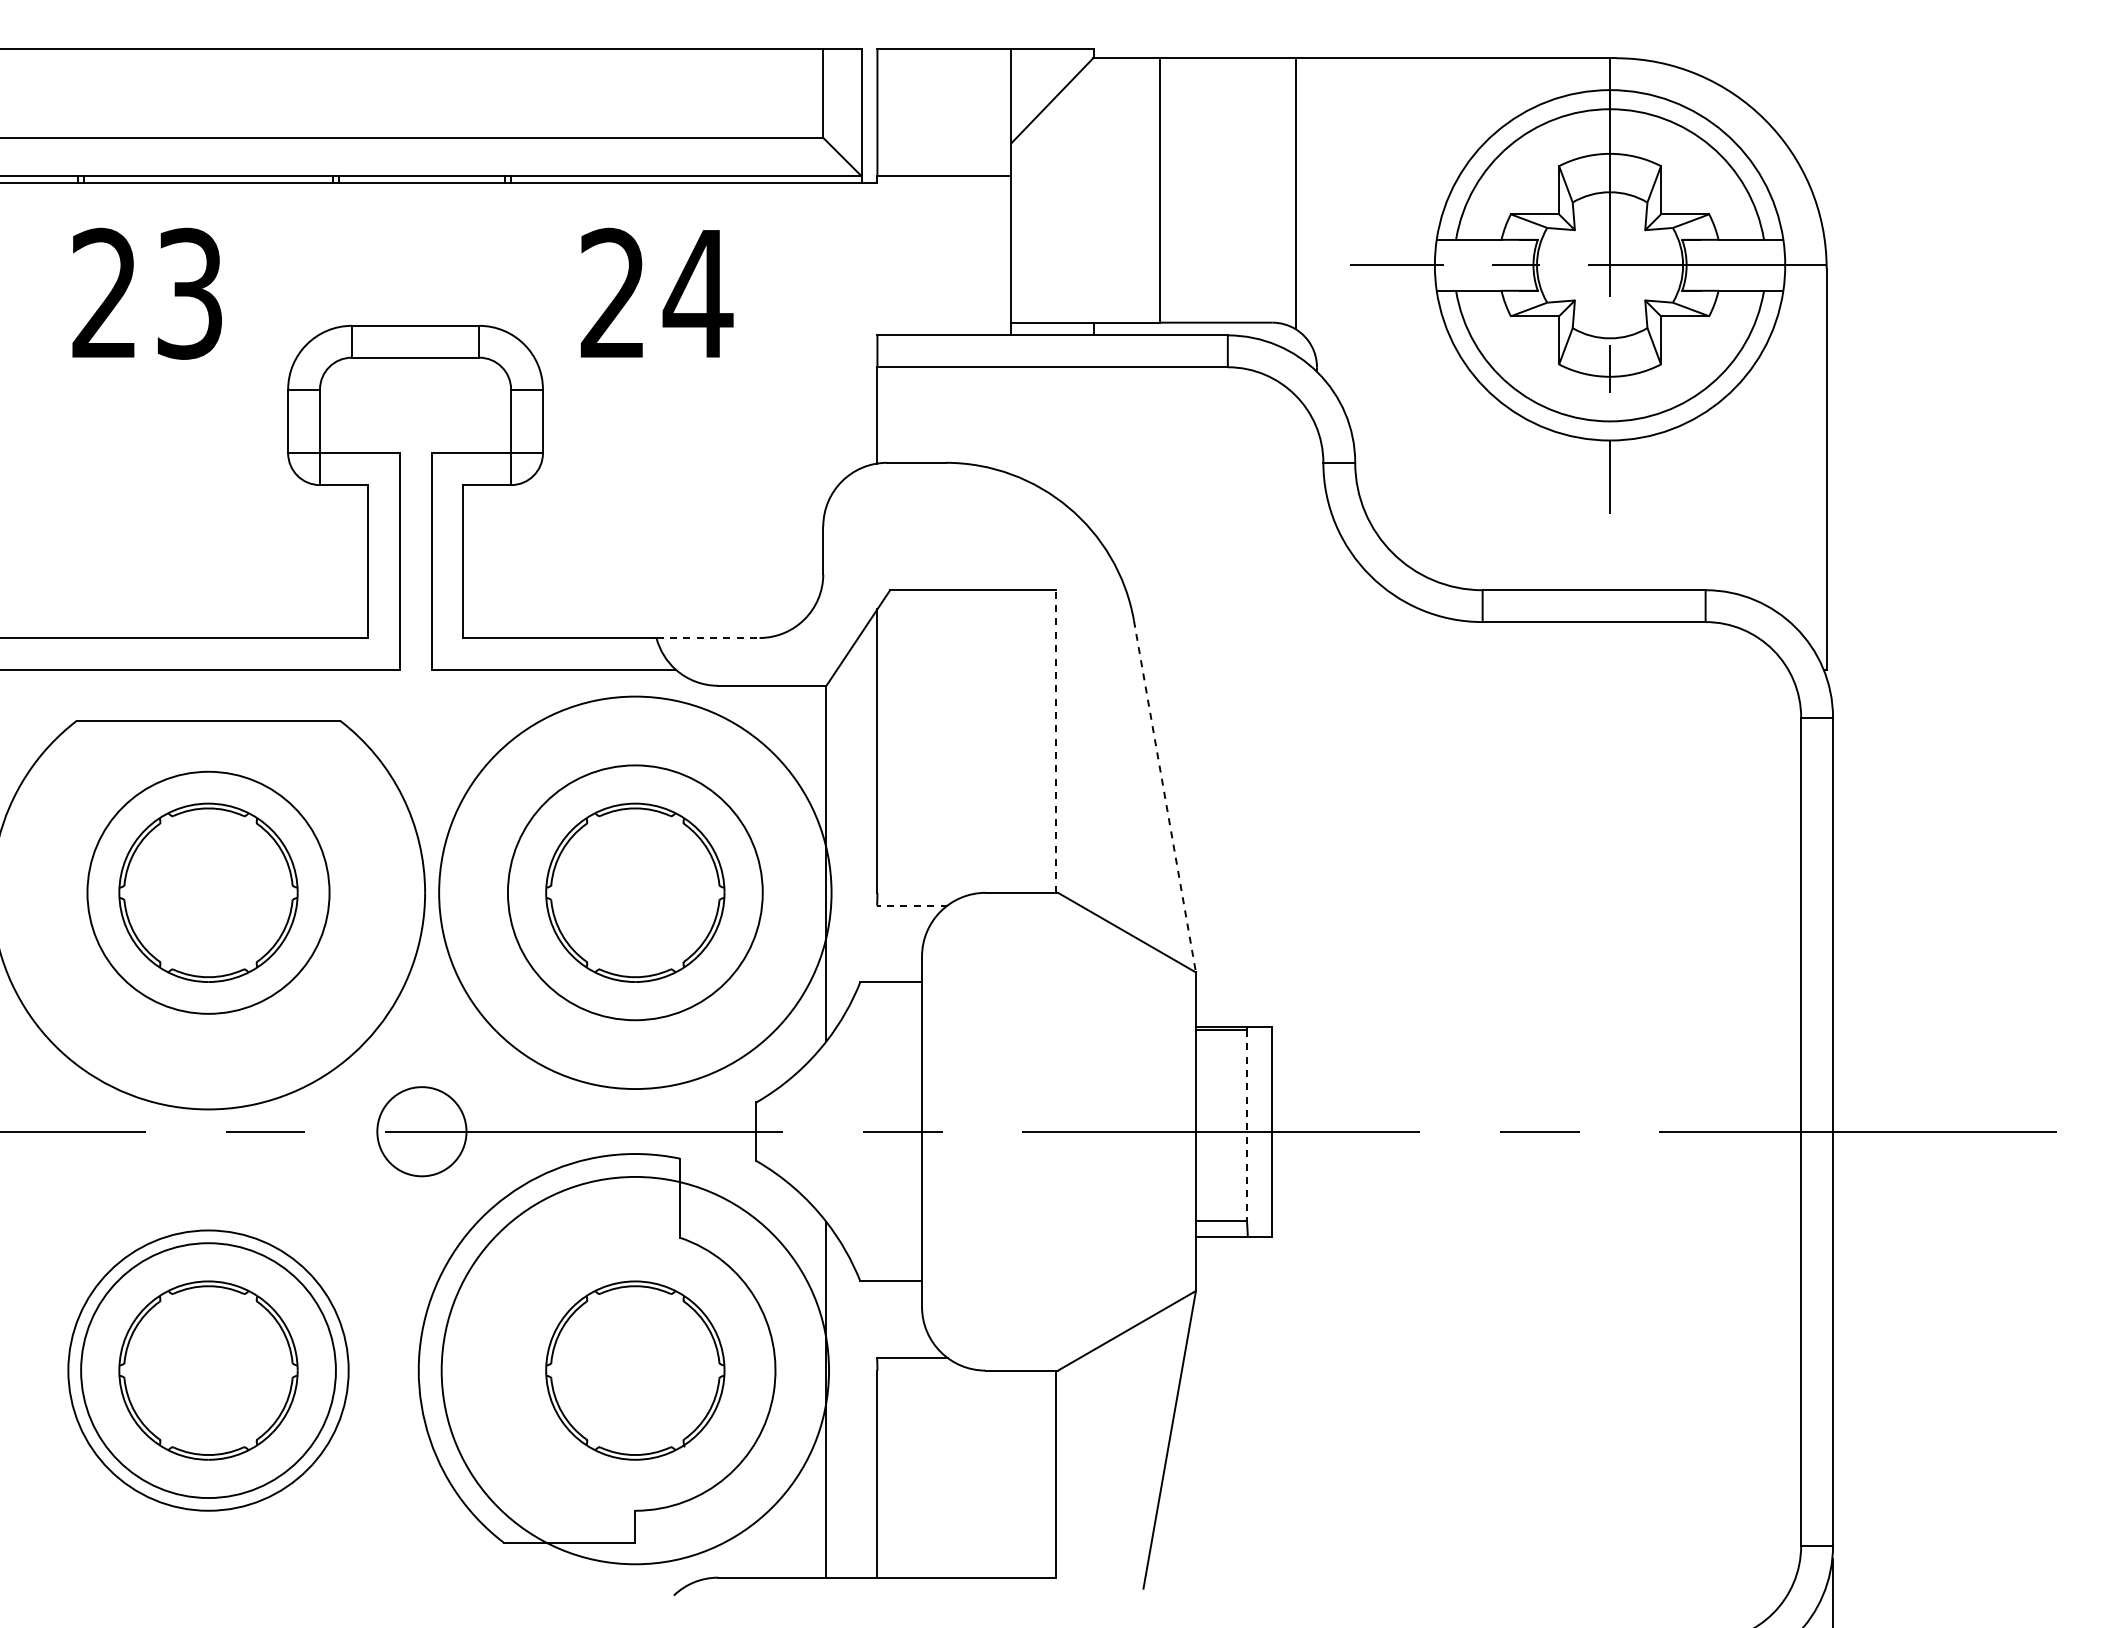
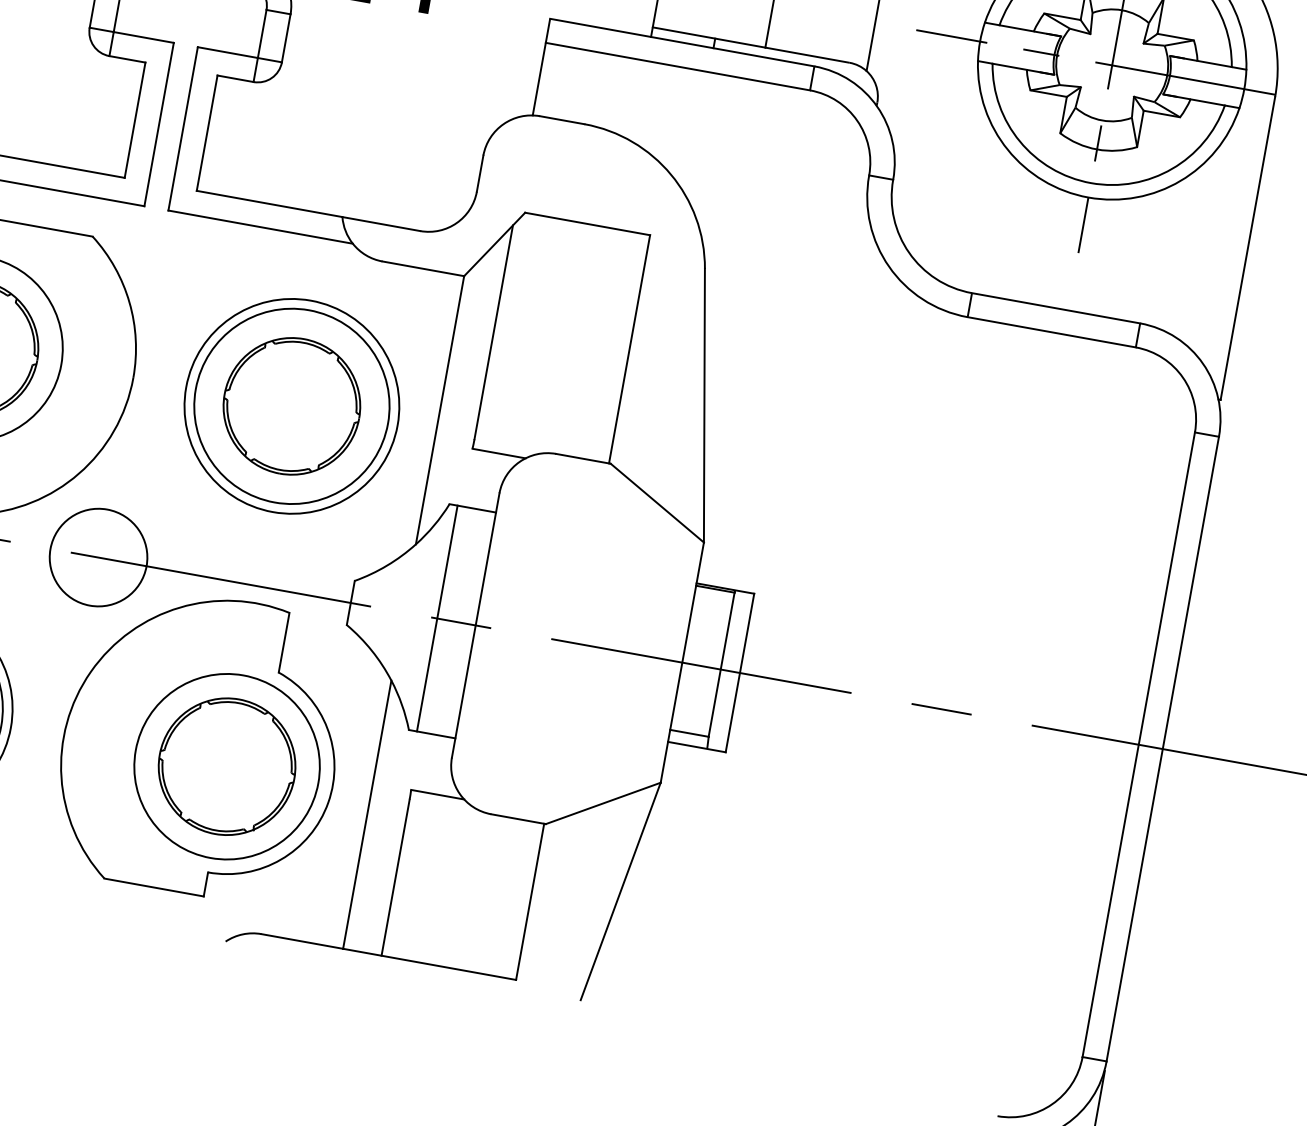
line: (708, 638) -> (381, 224), dashed -> solid
line: (1055, 741) -> (629, 349), dashed -> solid
line: (1164, 796) -> (704, 405), dashed -> solid
circle: (635, 892) -> (292, 406), size x0.71
line: (911, 905) -> (498, 453), dashed -> solid
line: (1246, 1125) -> (721, 664), dashed -> solid
circle: (421, 1131) -> (98, 557), size x1.43
line: (871, 1131) -> (437, 618), added
circle: (635, 1370) -> (227, 766), size x0.62

